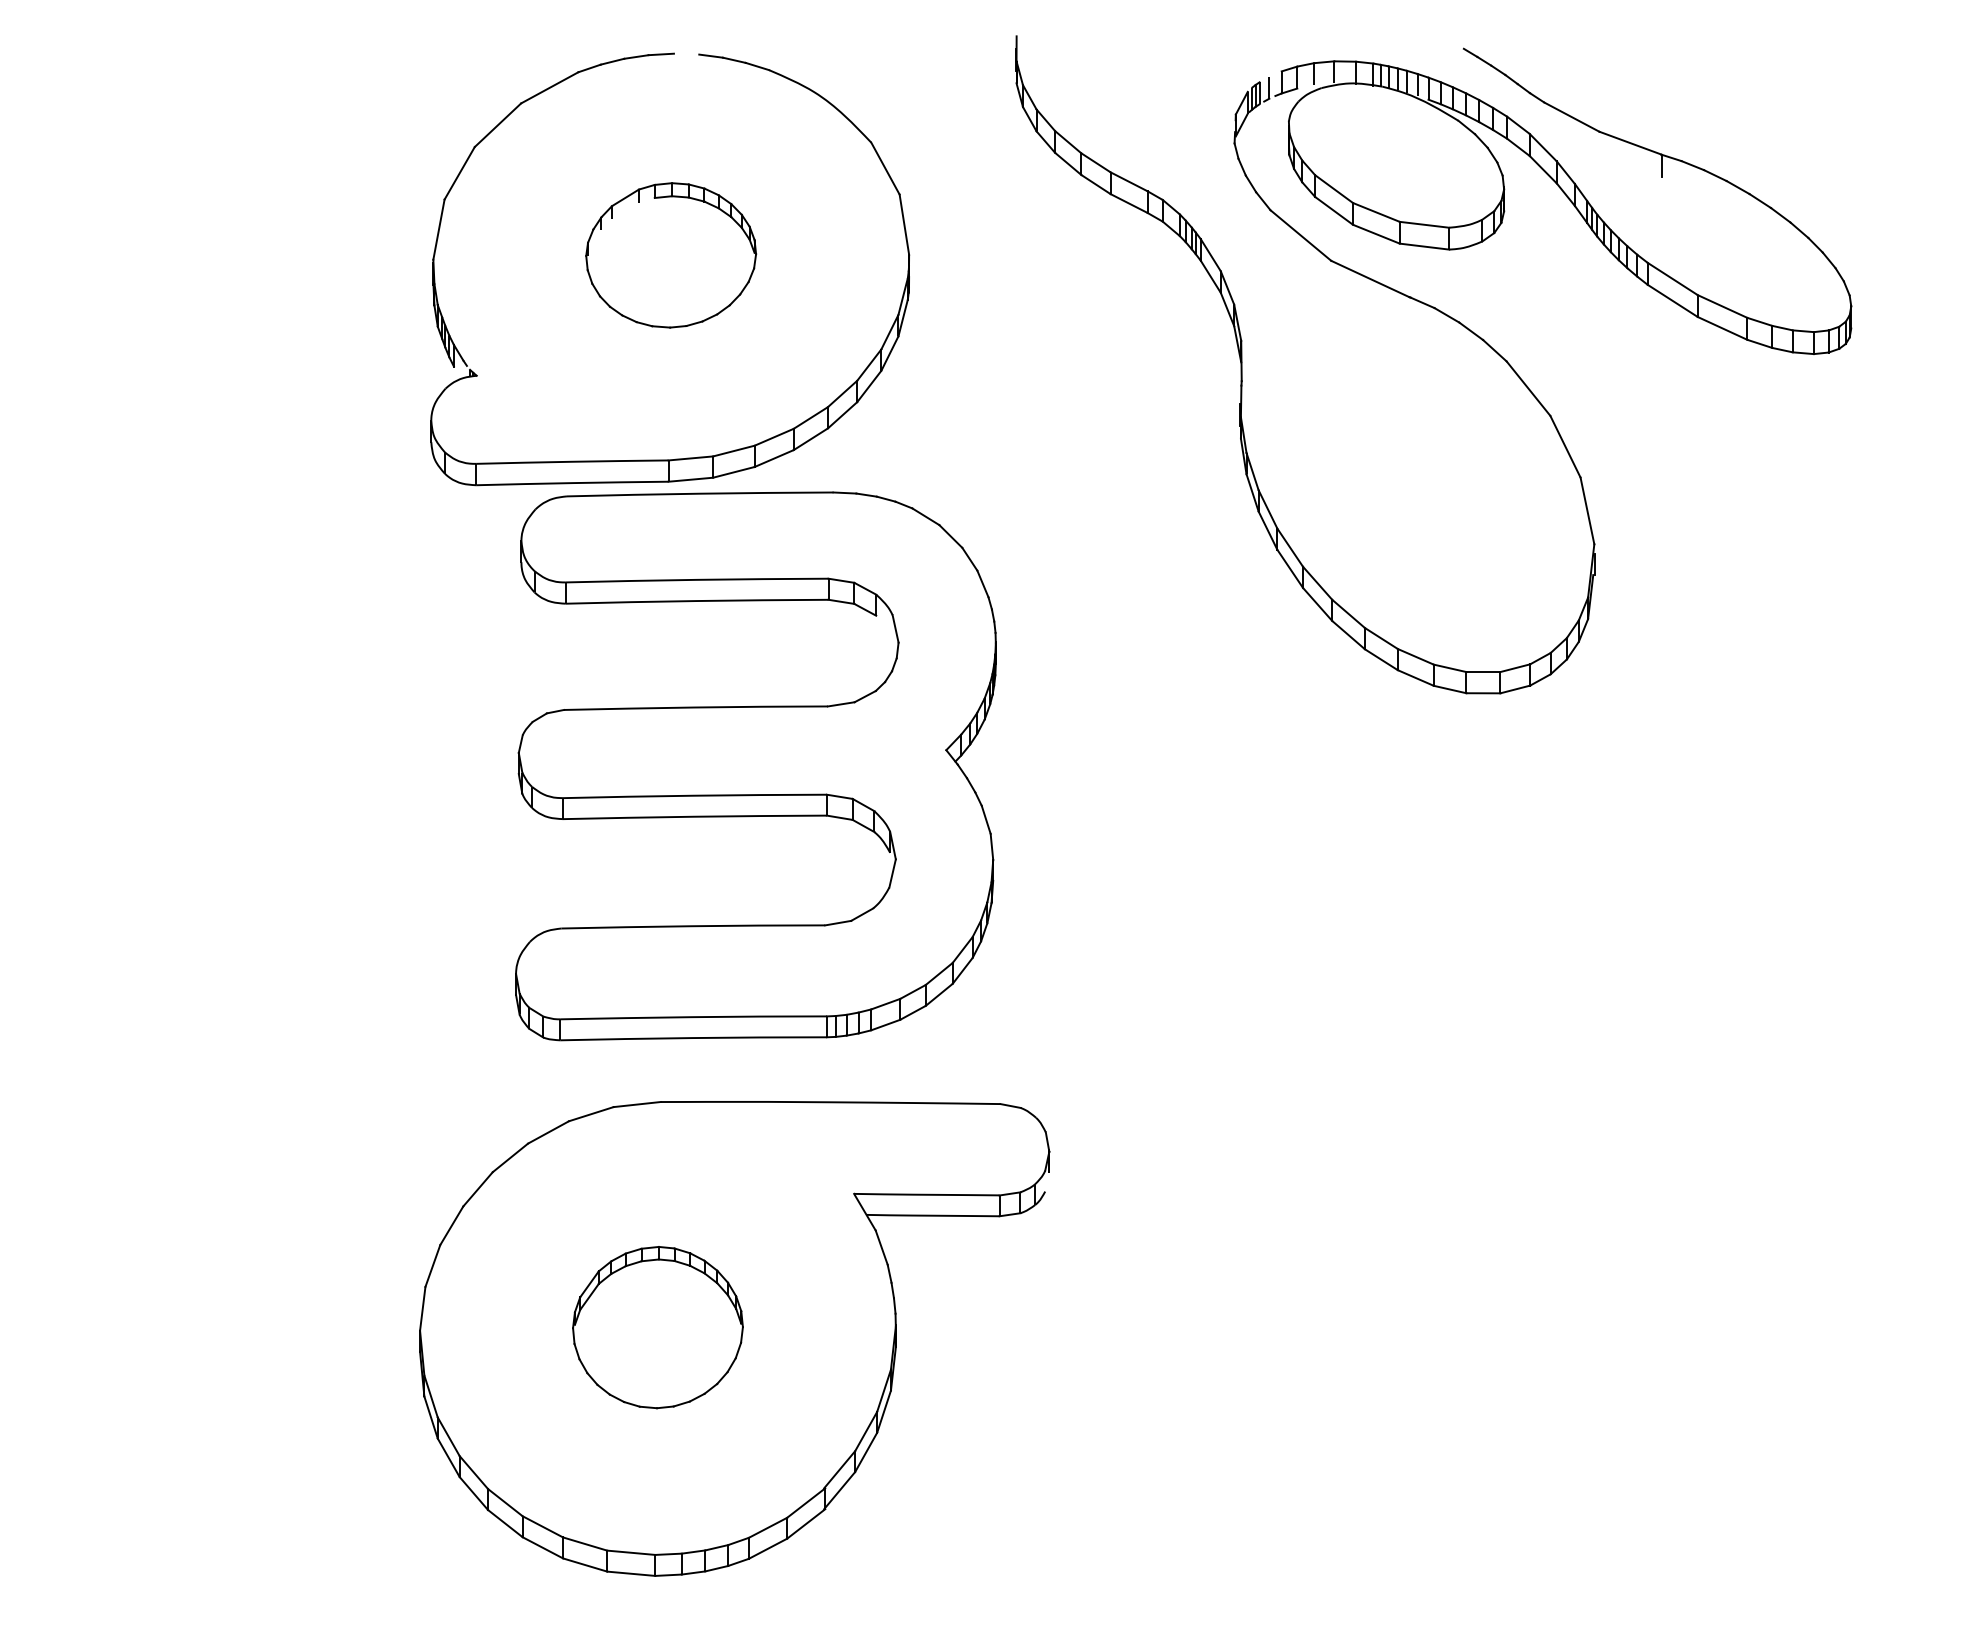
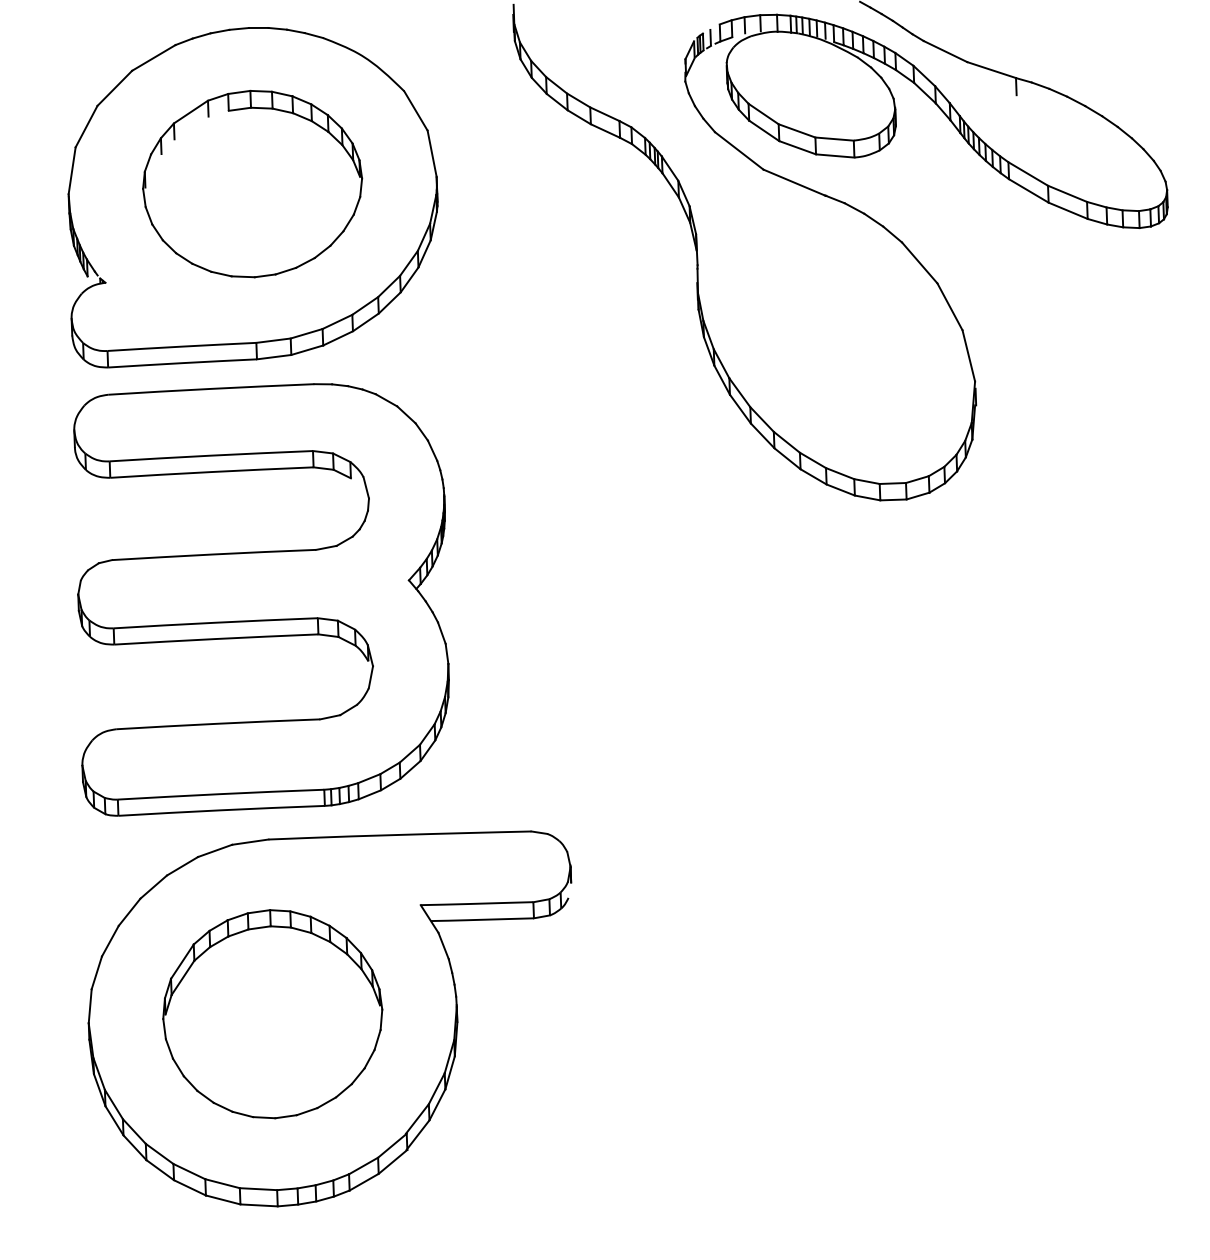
line: (686, 53) -> (258, 27), added
part: (670, 255) -> (252, 184), size x1.67
part: (755, 766) -> (261, 598), moved
part: (657, 1327) -> (272, 1014), size x1.67

